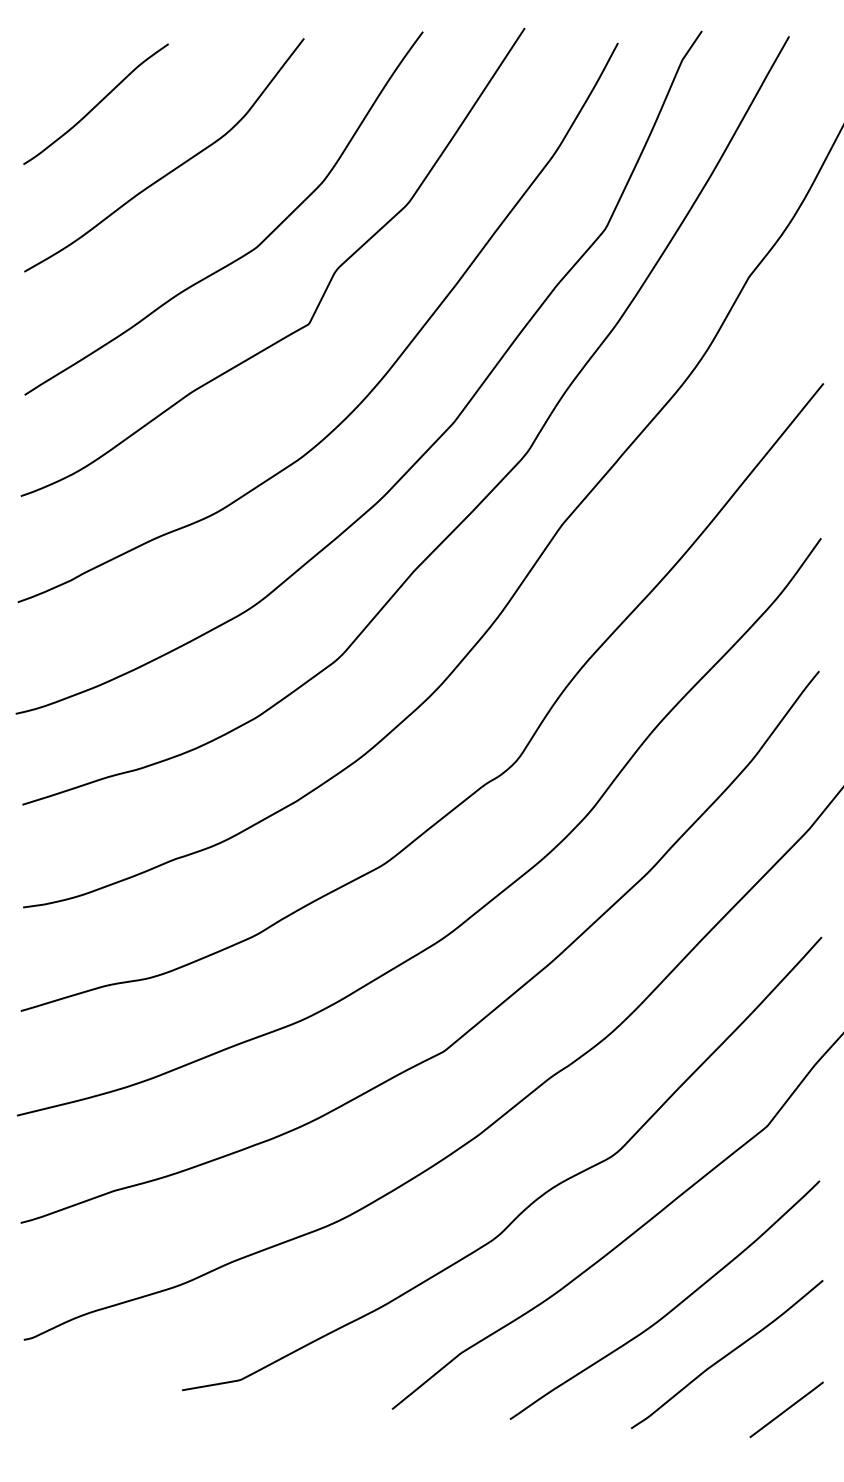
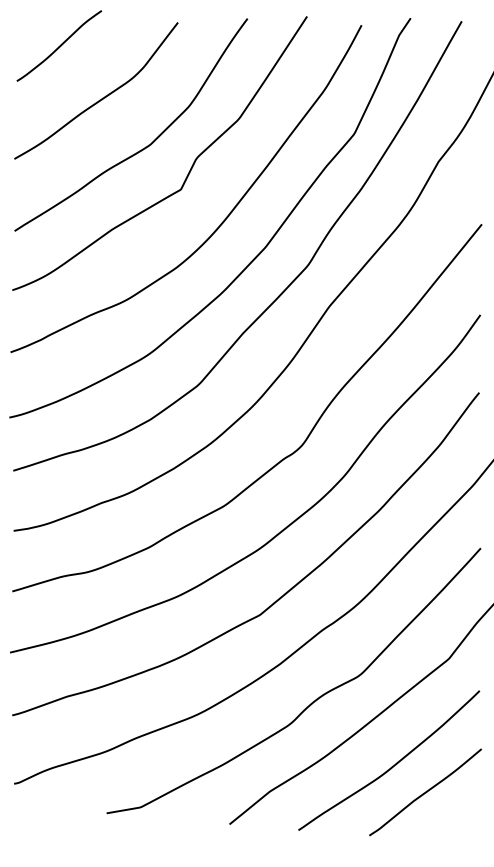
curve: (96, 103) -> (59, 45), moved
line: (786, 1409) -> (460, 824), removed

